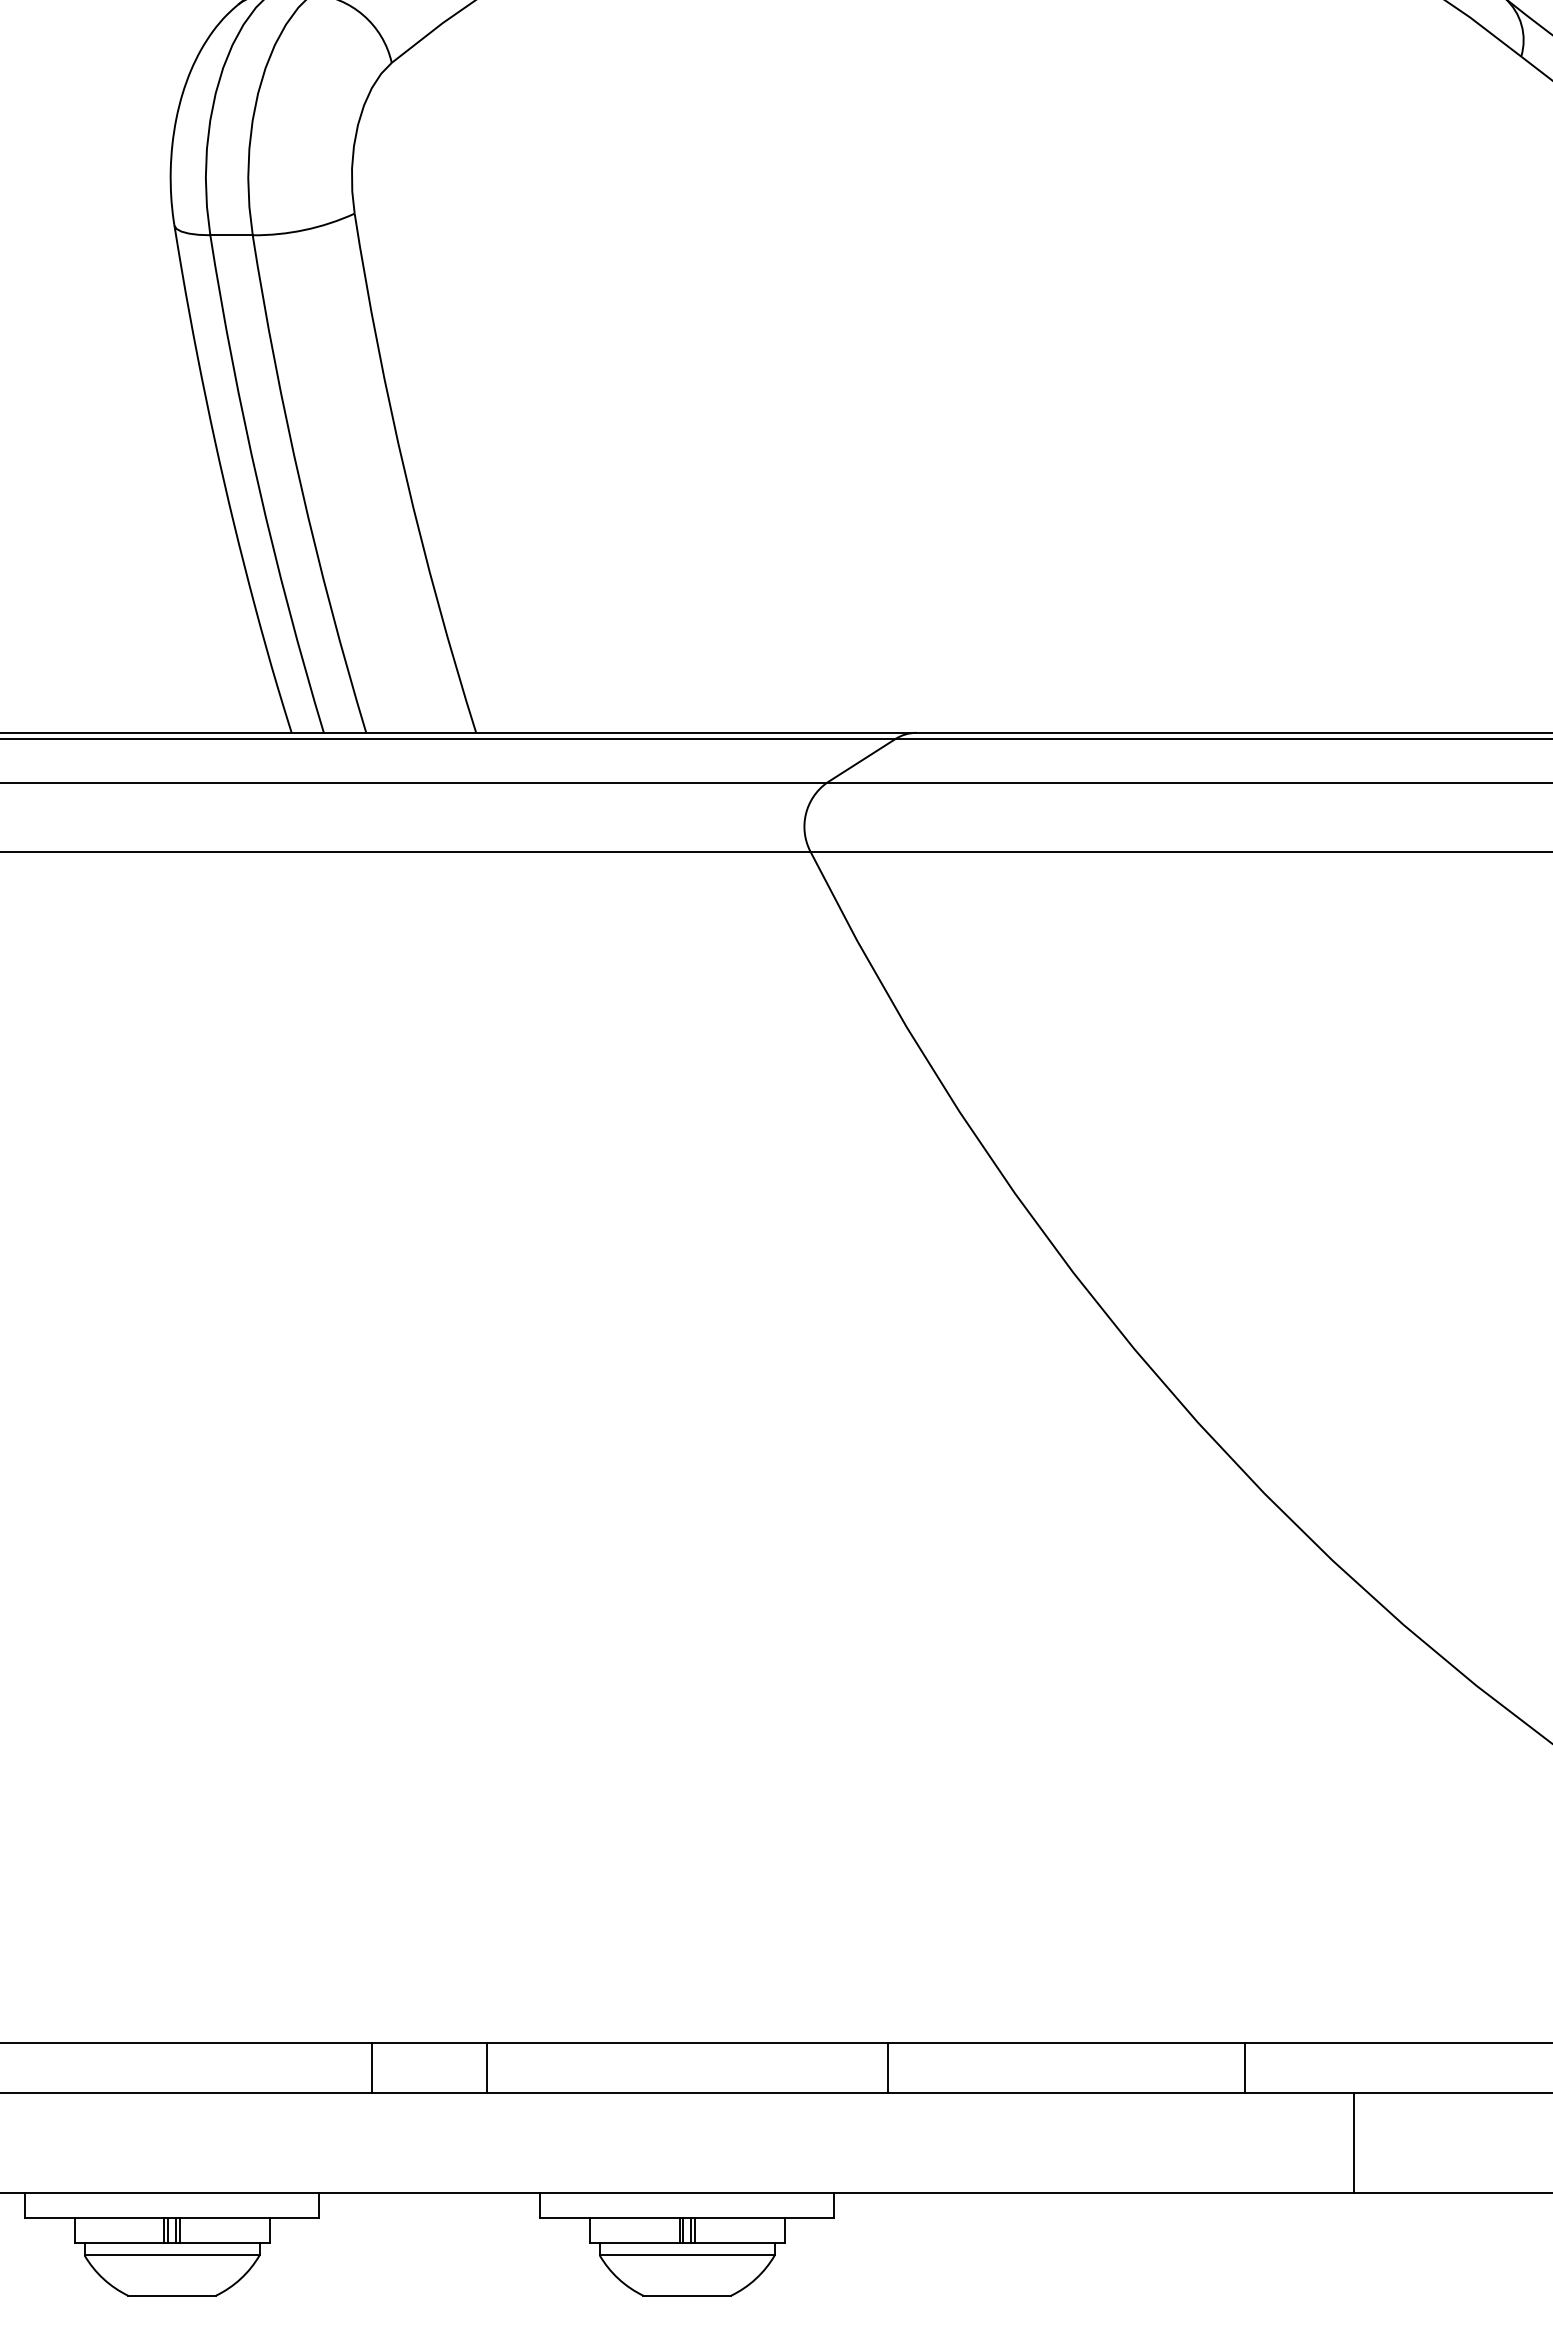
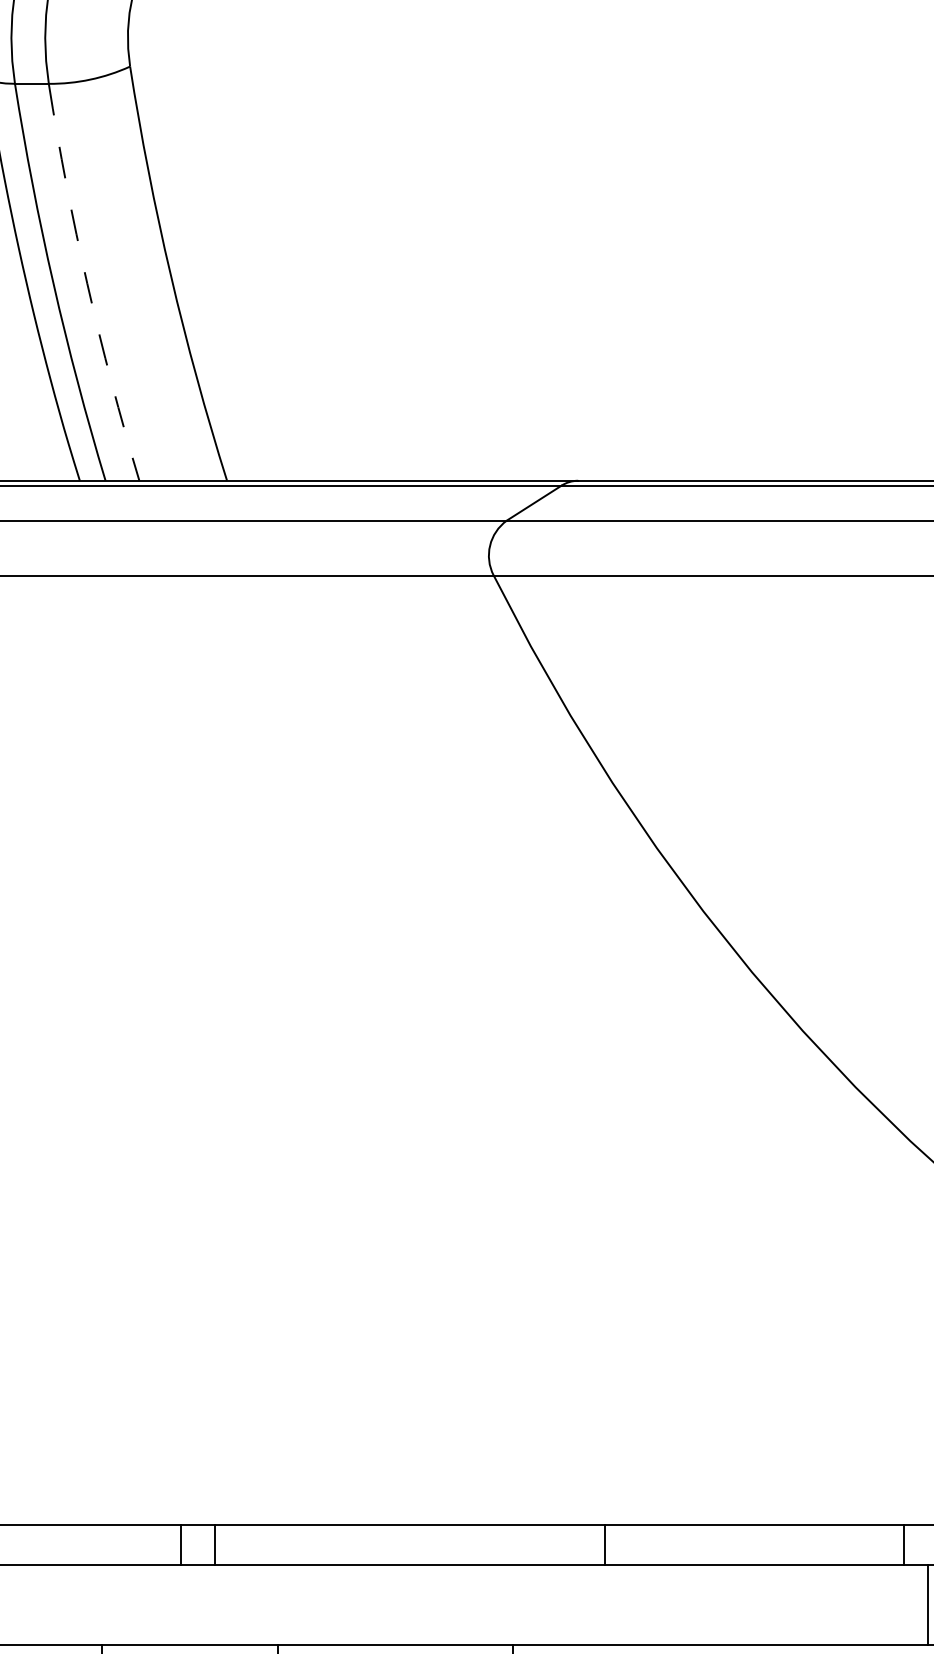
arc: (301, 486) -> (87, 284), solid -> dashed
line: (372, 2067) -> (214, 1545), moved
line: (486, 2067) -> (181, 1545), moved
line: (887, 2067) -> (604, 1545), moved
line: (1245, 2067) -> (904, 1545), moved

